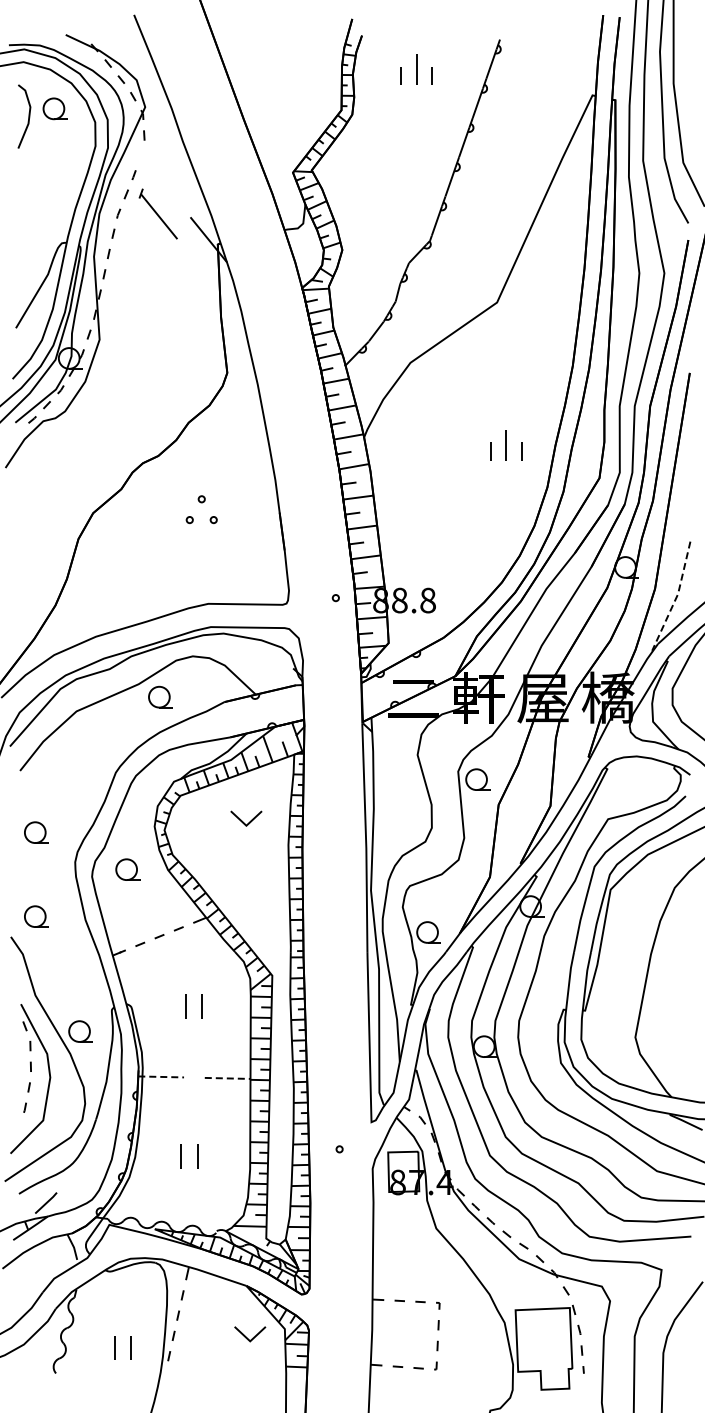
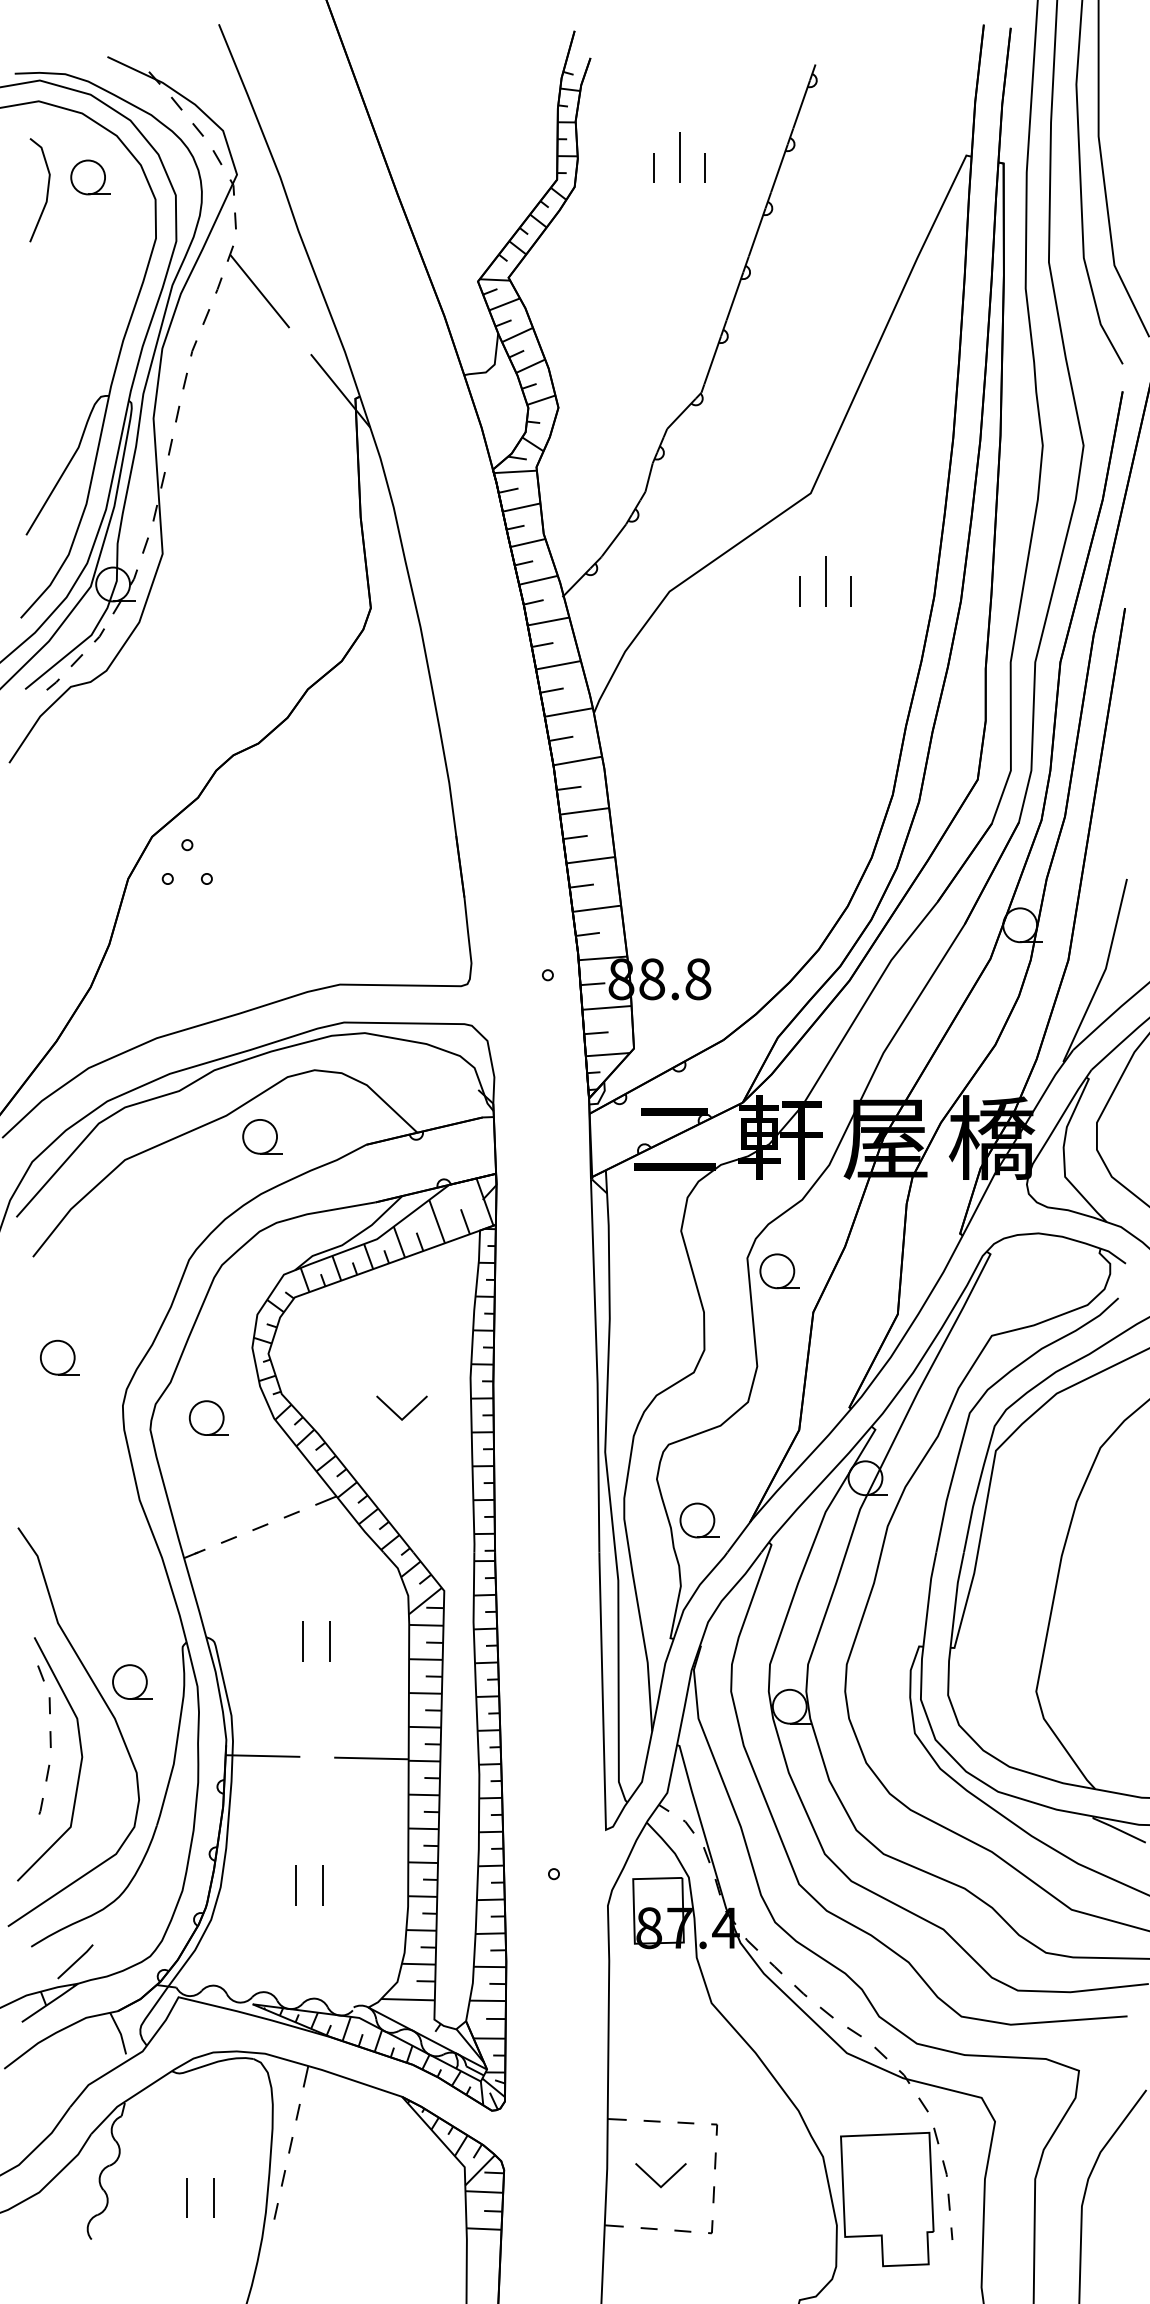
part: (416, 69) -> (679, 157), moved
part: (157, 213) -> (257, 286), moved
part: (506, 445) -> (826, 581), moved
part: (201, 509) -> (186, 861), moved
line: (676, 596) -> (1103, 972), dashed -> solid
part: (246, 818) -> (402, 1408), moved
part: (36, 916) -> (59, 1494), removed
line: (161, 1076) -> (263, 1755), dashed -> solid
line: (227, 1078) -> (371, 1758), dashed -> solid
part: (250, 1334) -> (661, 2176), moved

